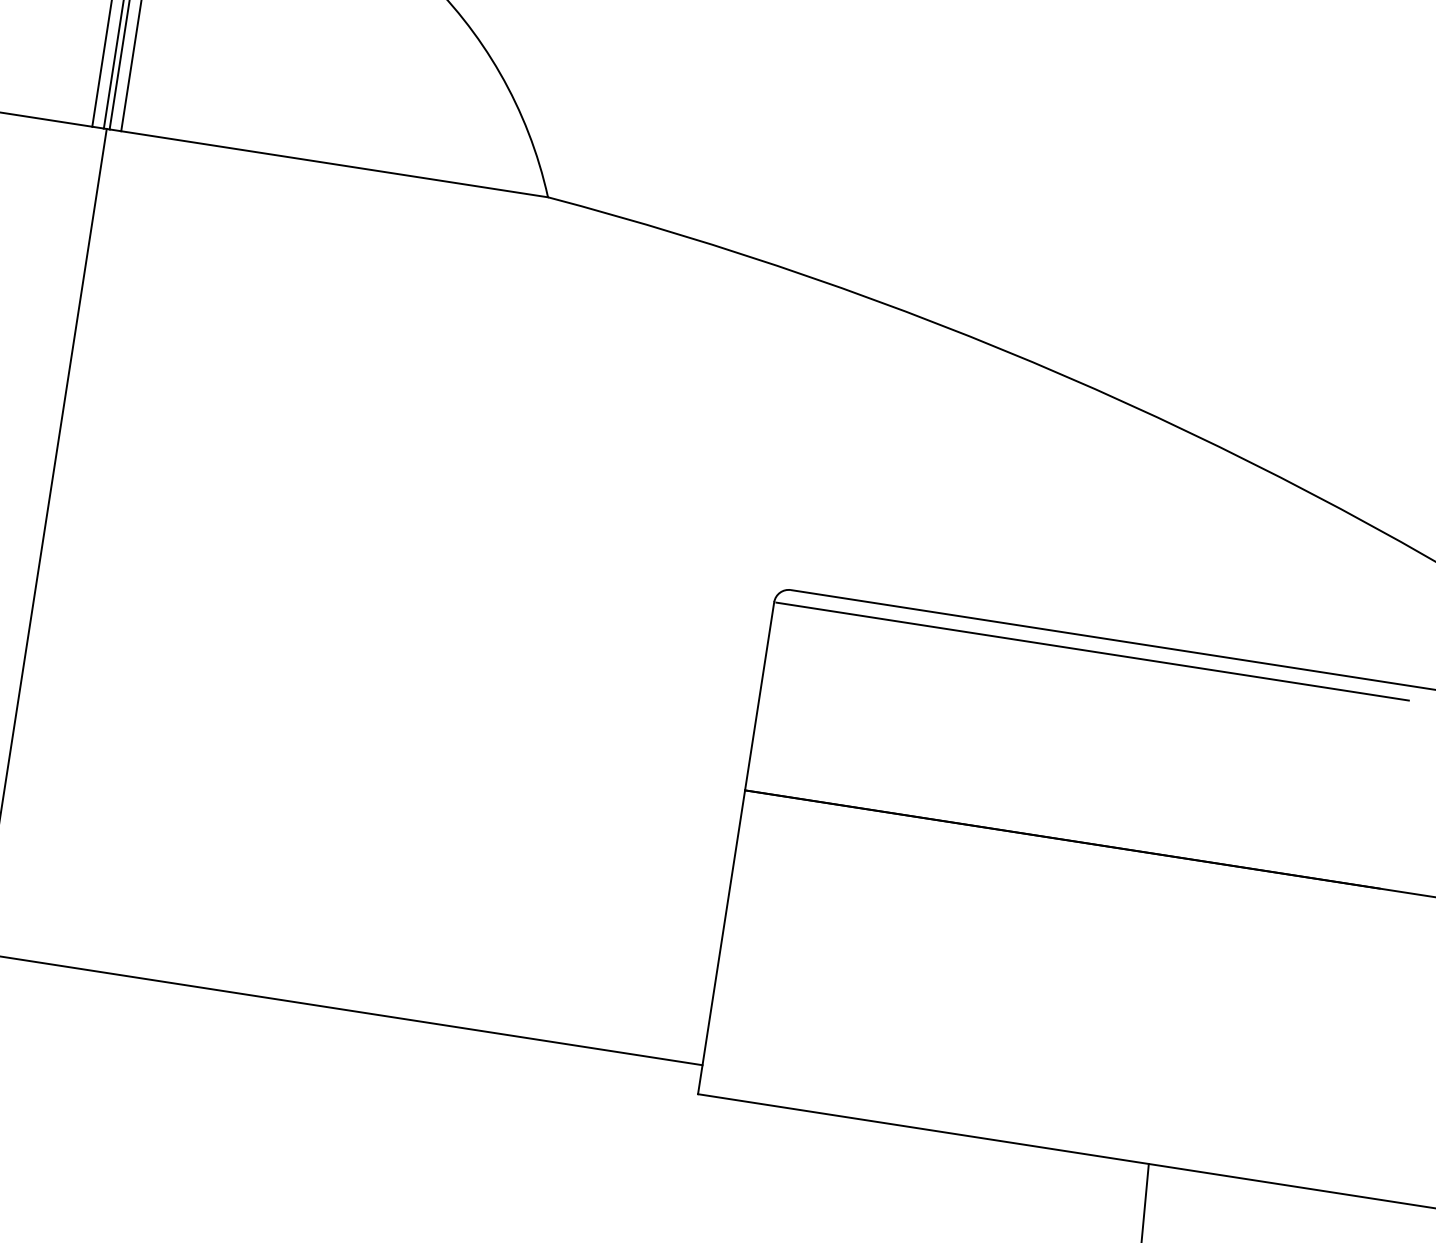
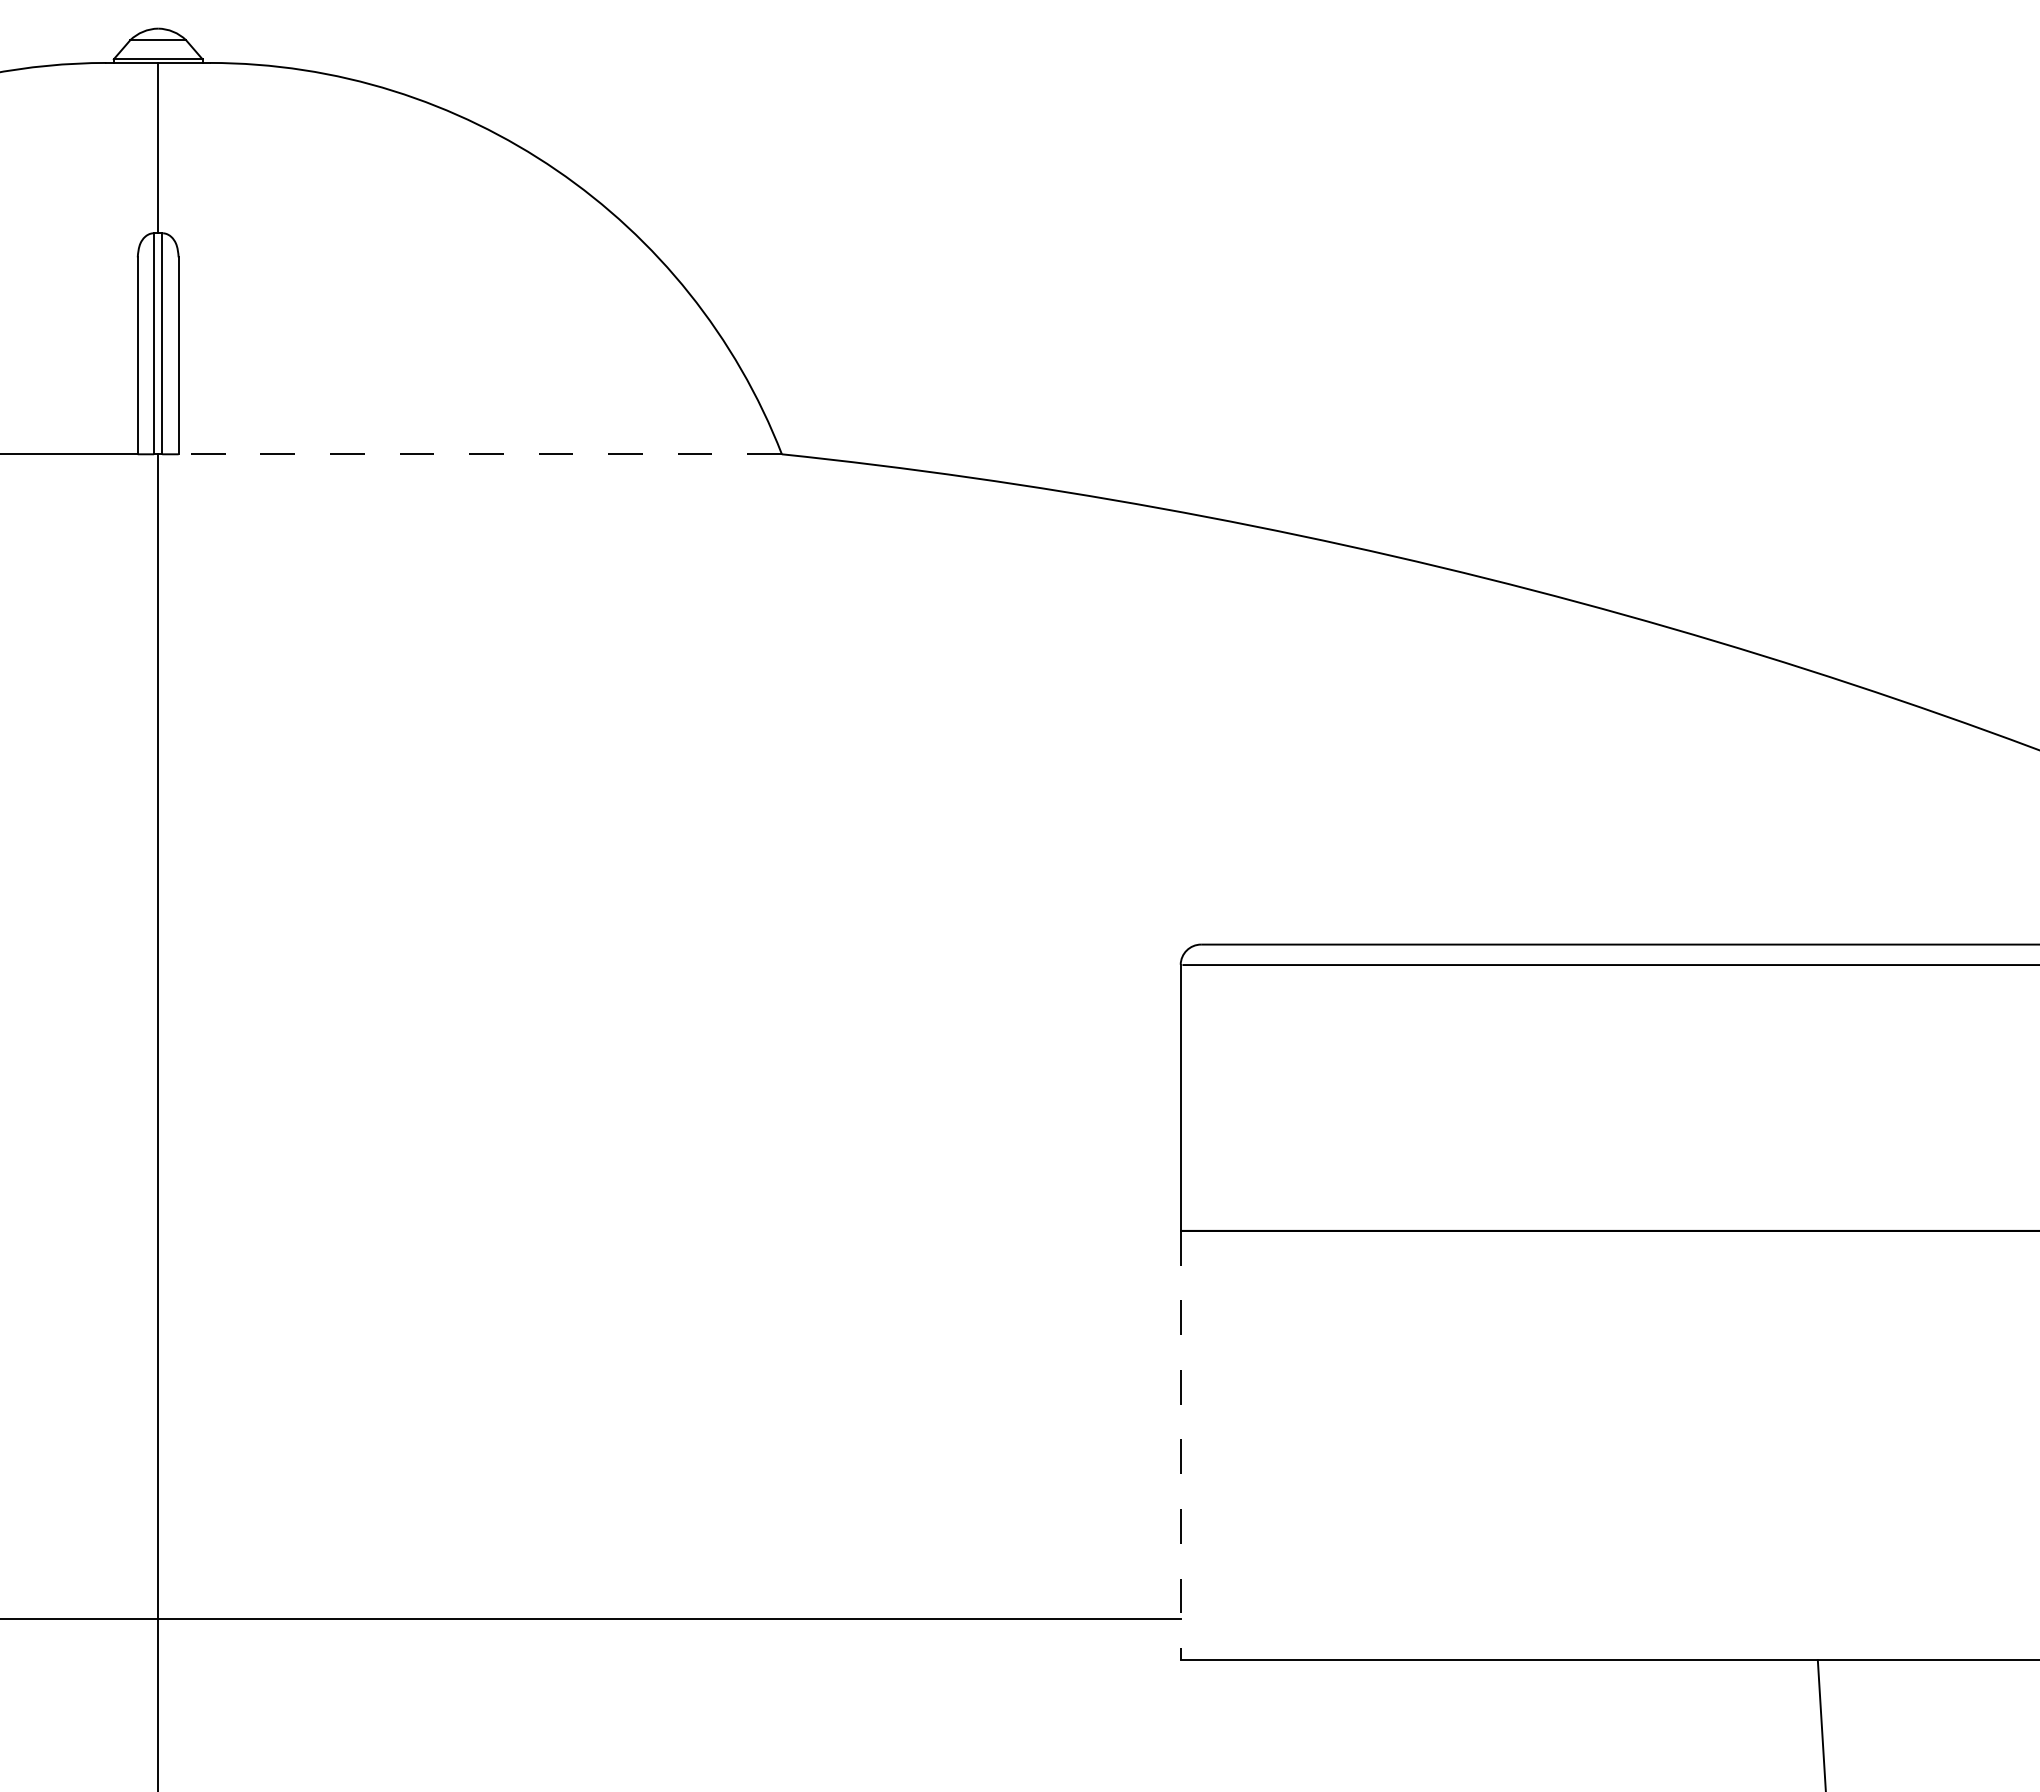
line: (334, 164) -> (480, 454), solid -> dashed
line: (721, 942) -> (1180, 1445), solid -> dashed

